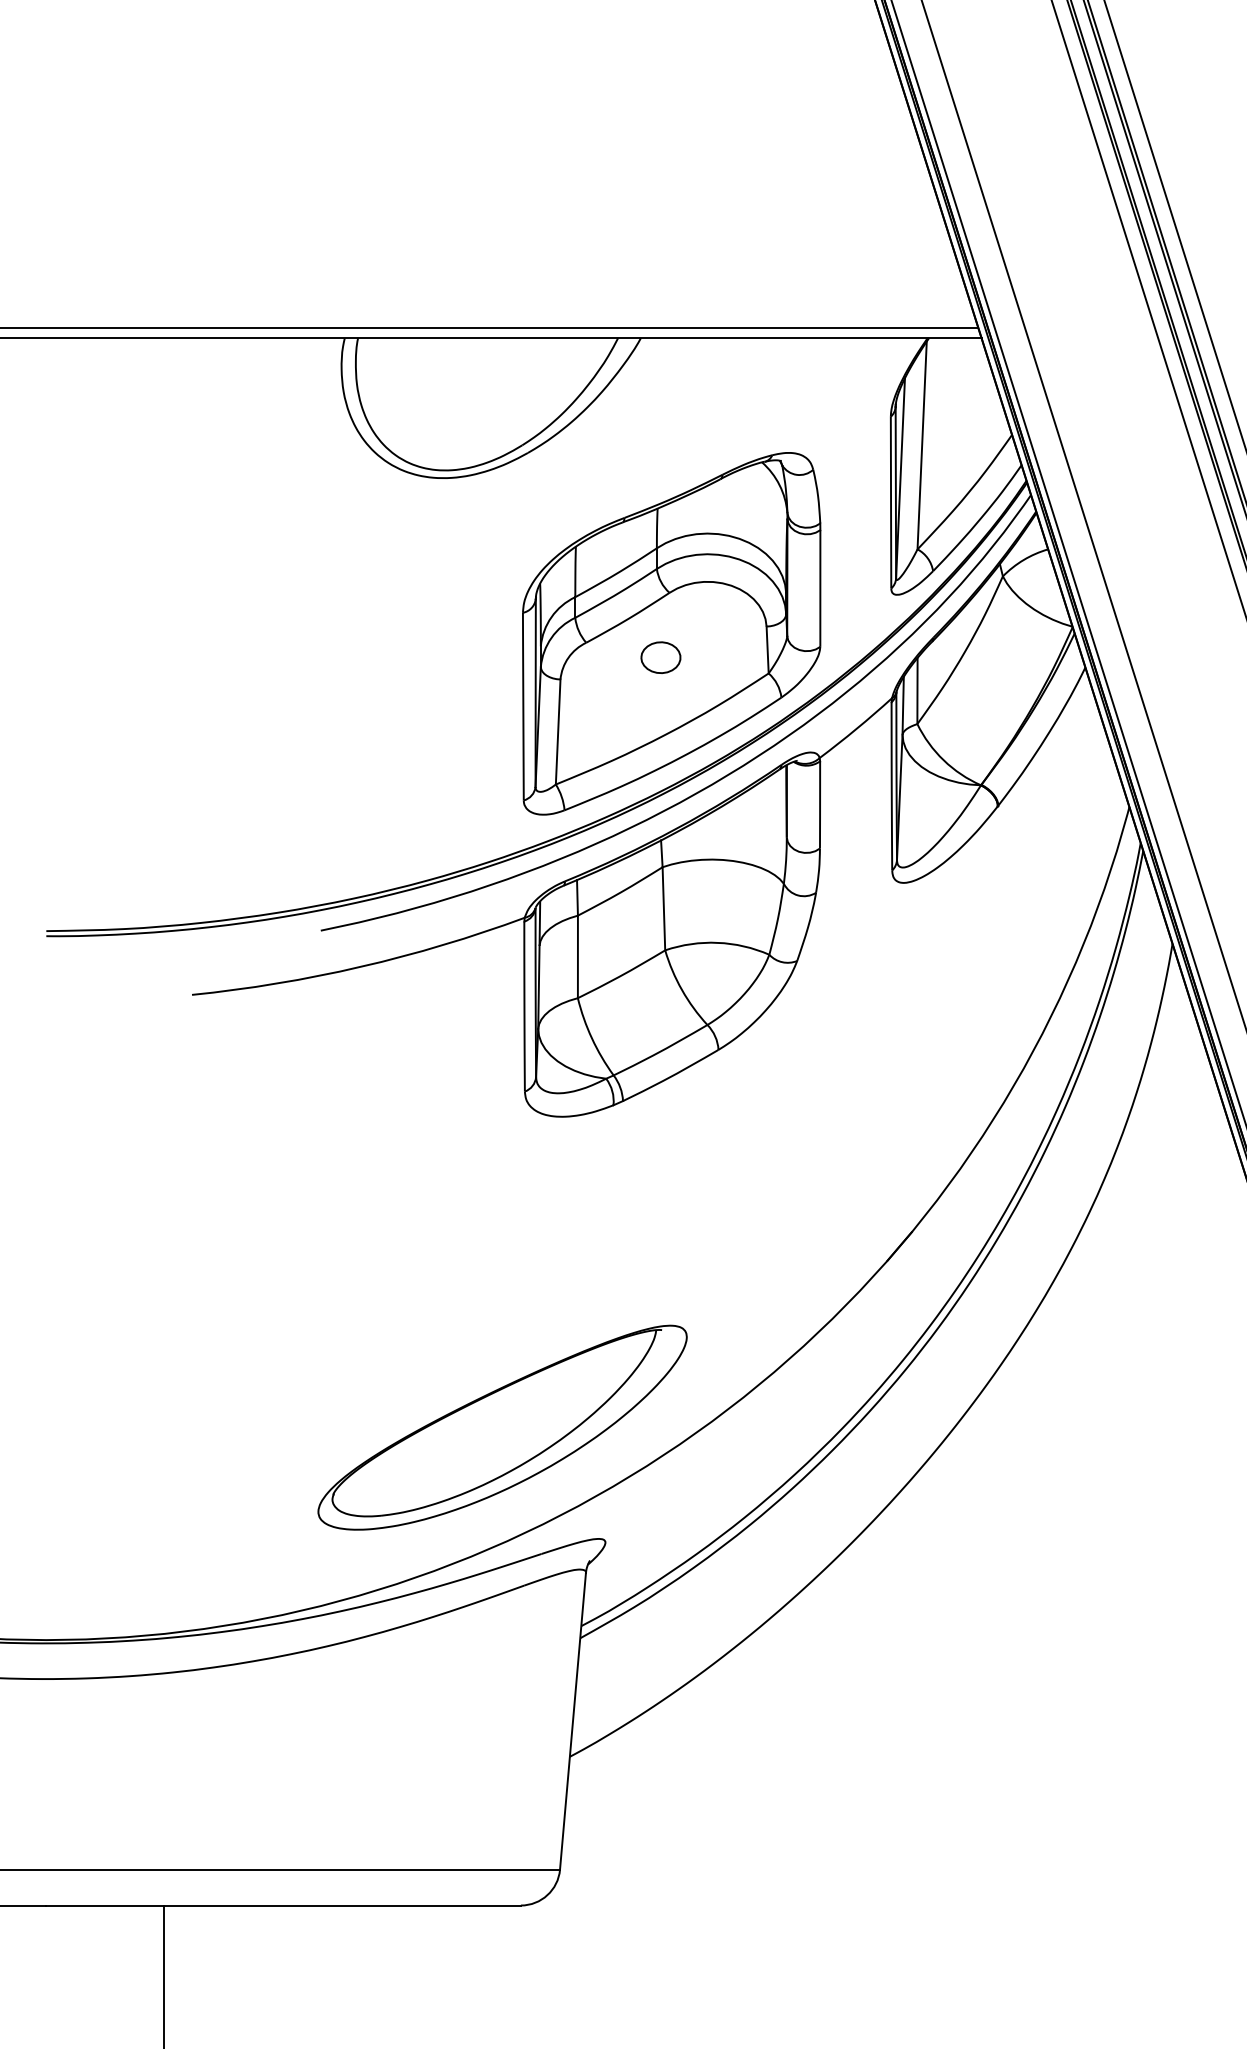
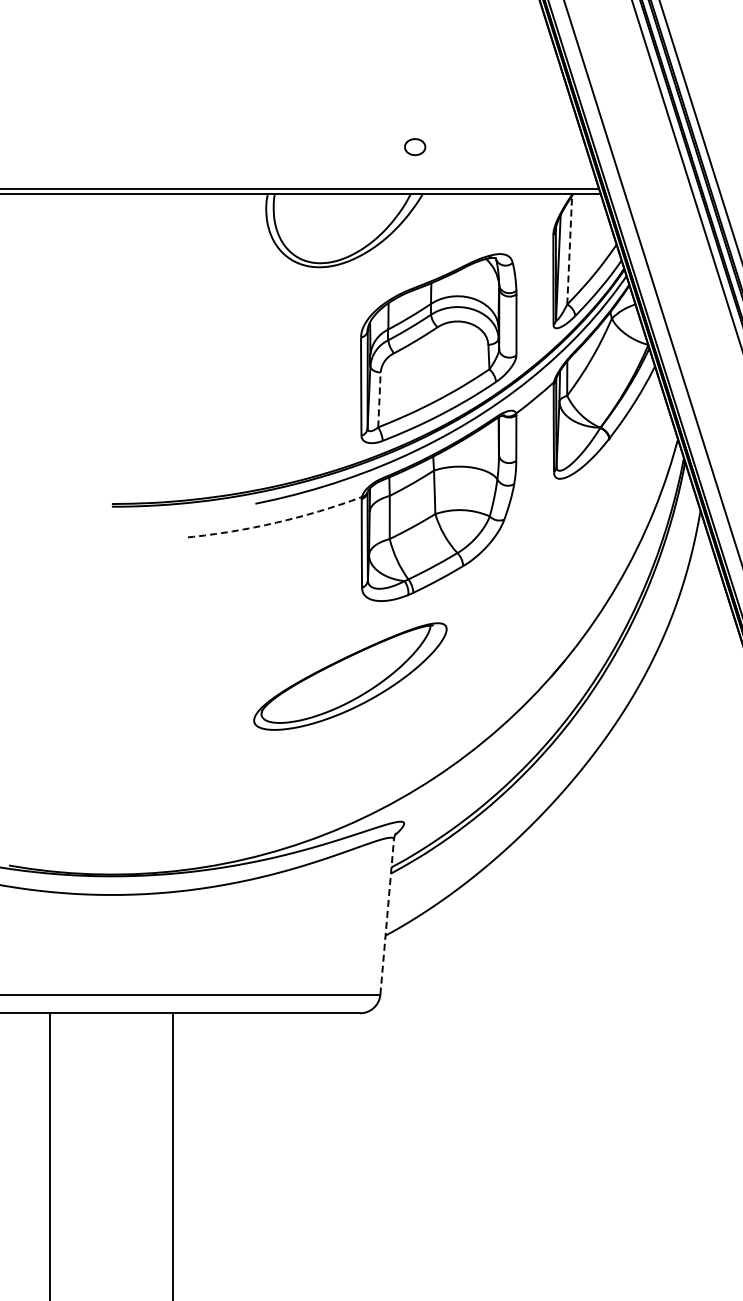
line: (921, 444) -> (569, 249), solid -> dashed
part: (661, 658) -> (415, 147), moved
line: (558, 731) -> (379, 399), solid -> dashed
arc: (361, 966) -> (276, 522), solid -> dashed
part: (502, 1427) -> (350, 676), moved
line: (573, 1722) -> (387, 917), solid -> dashed

